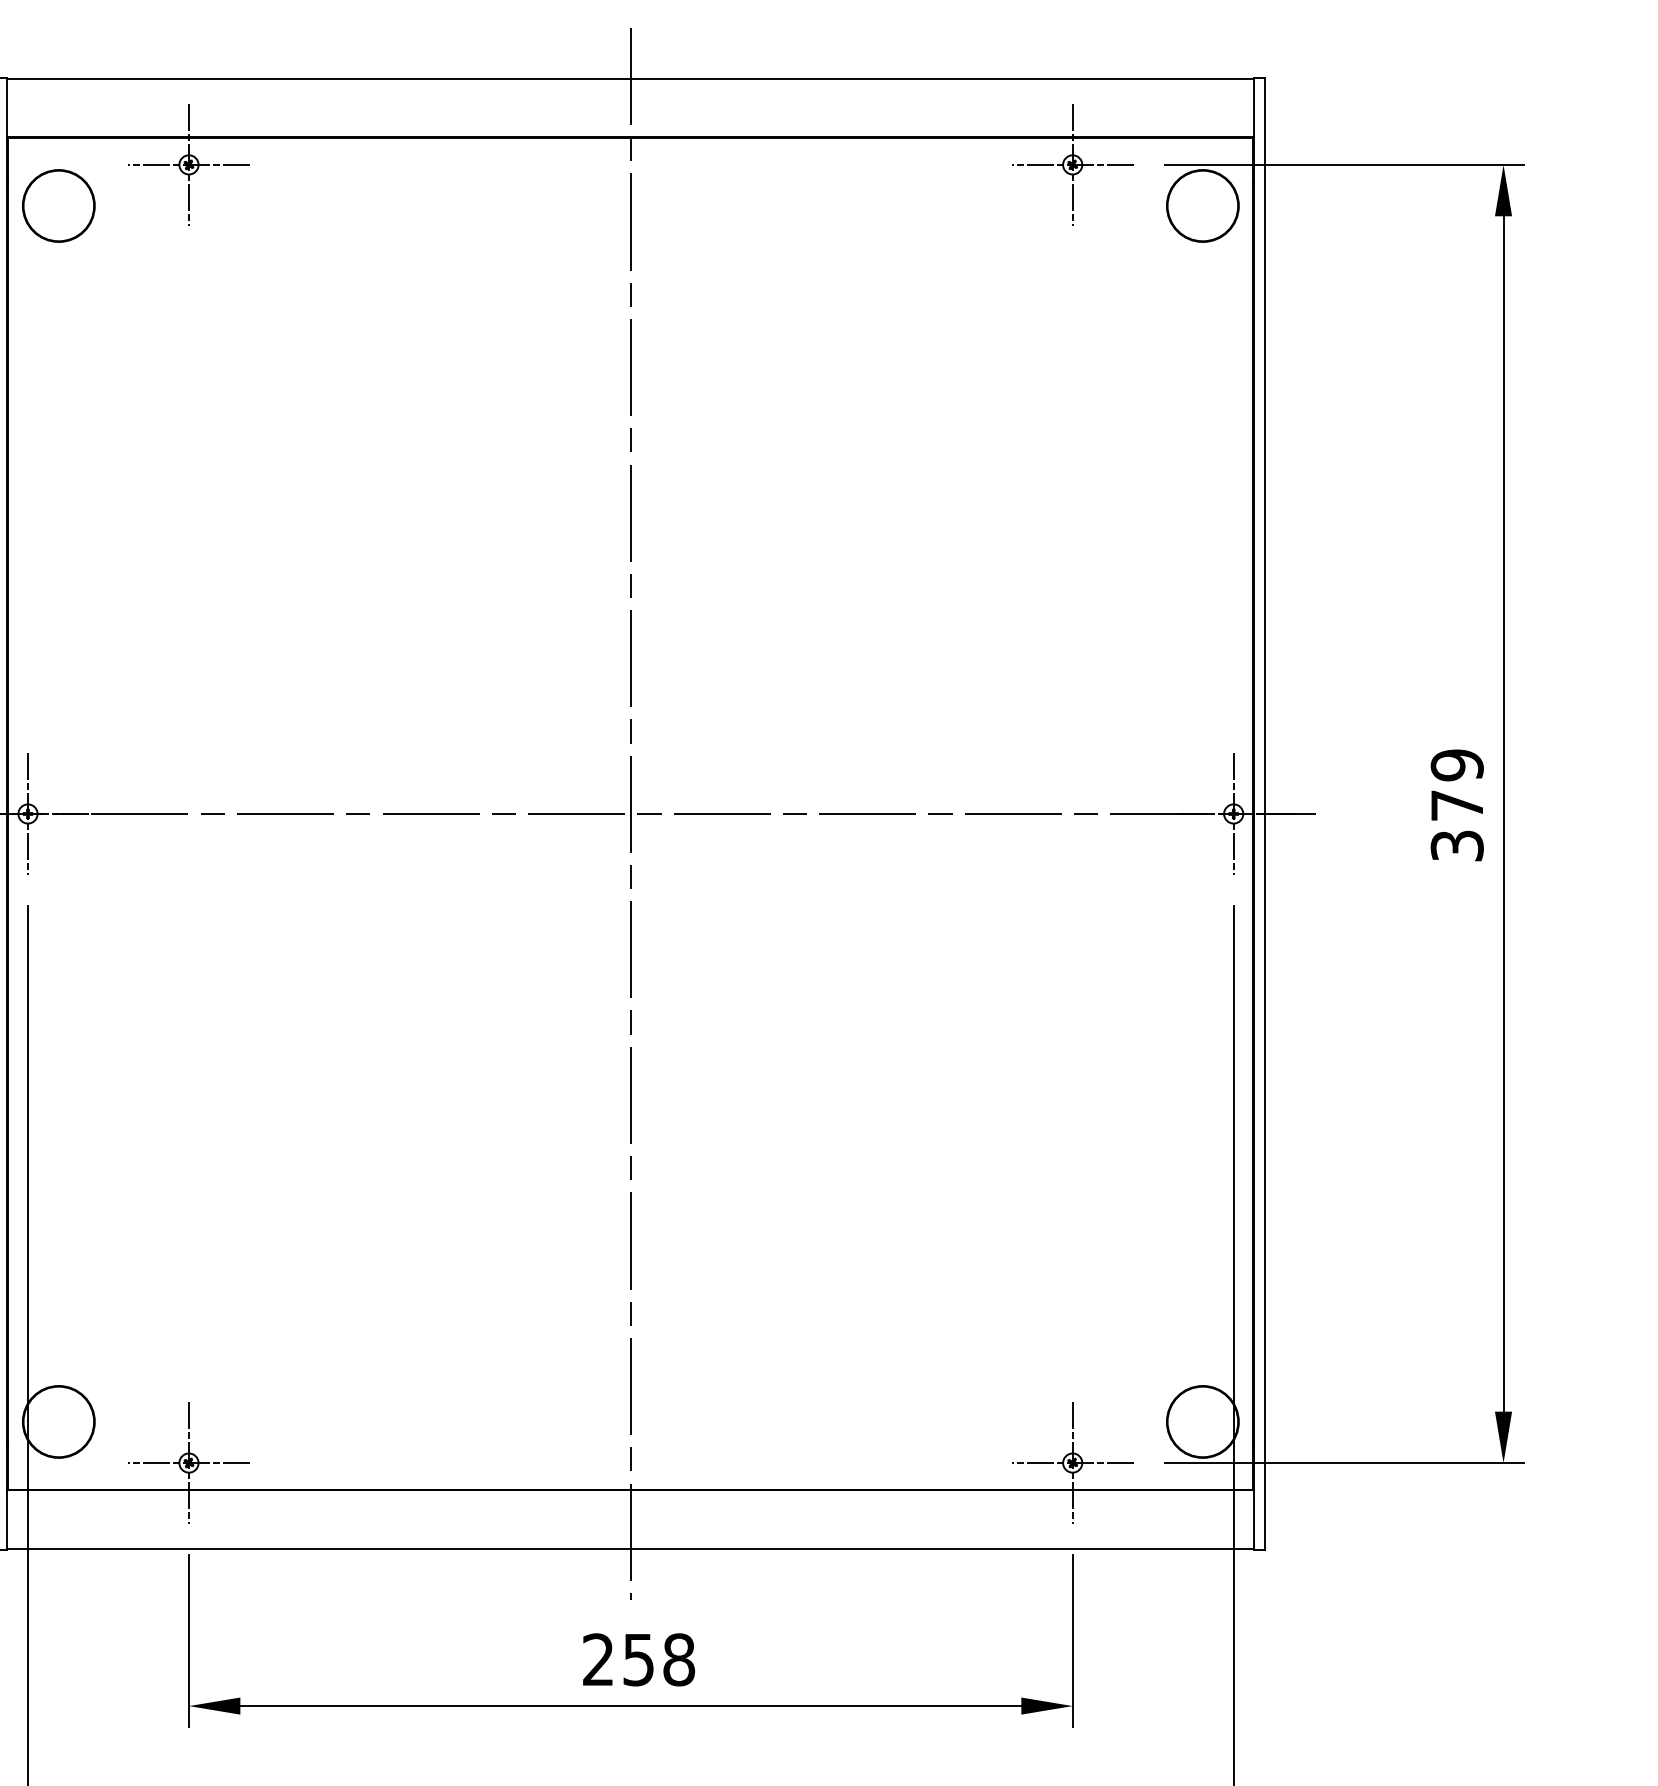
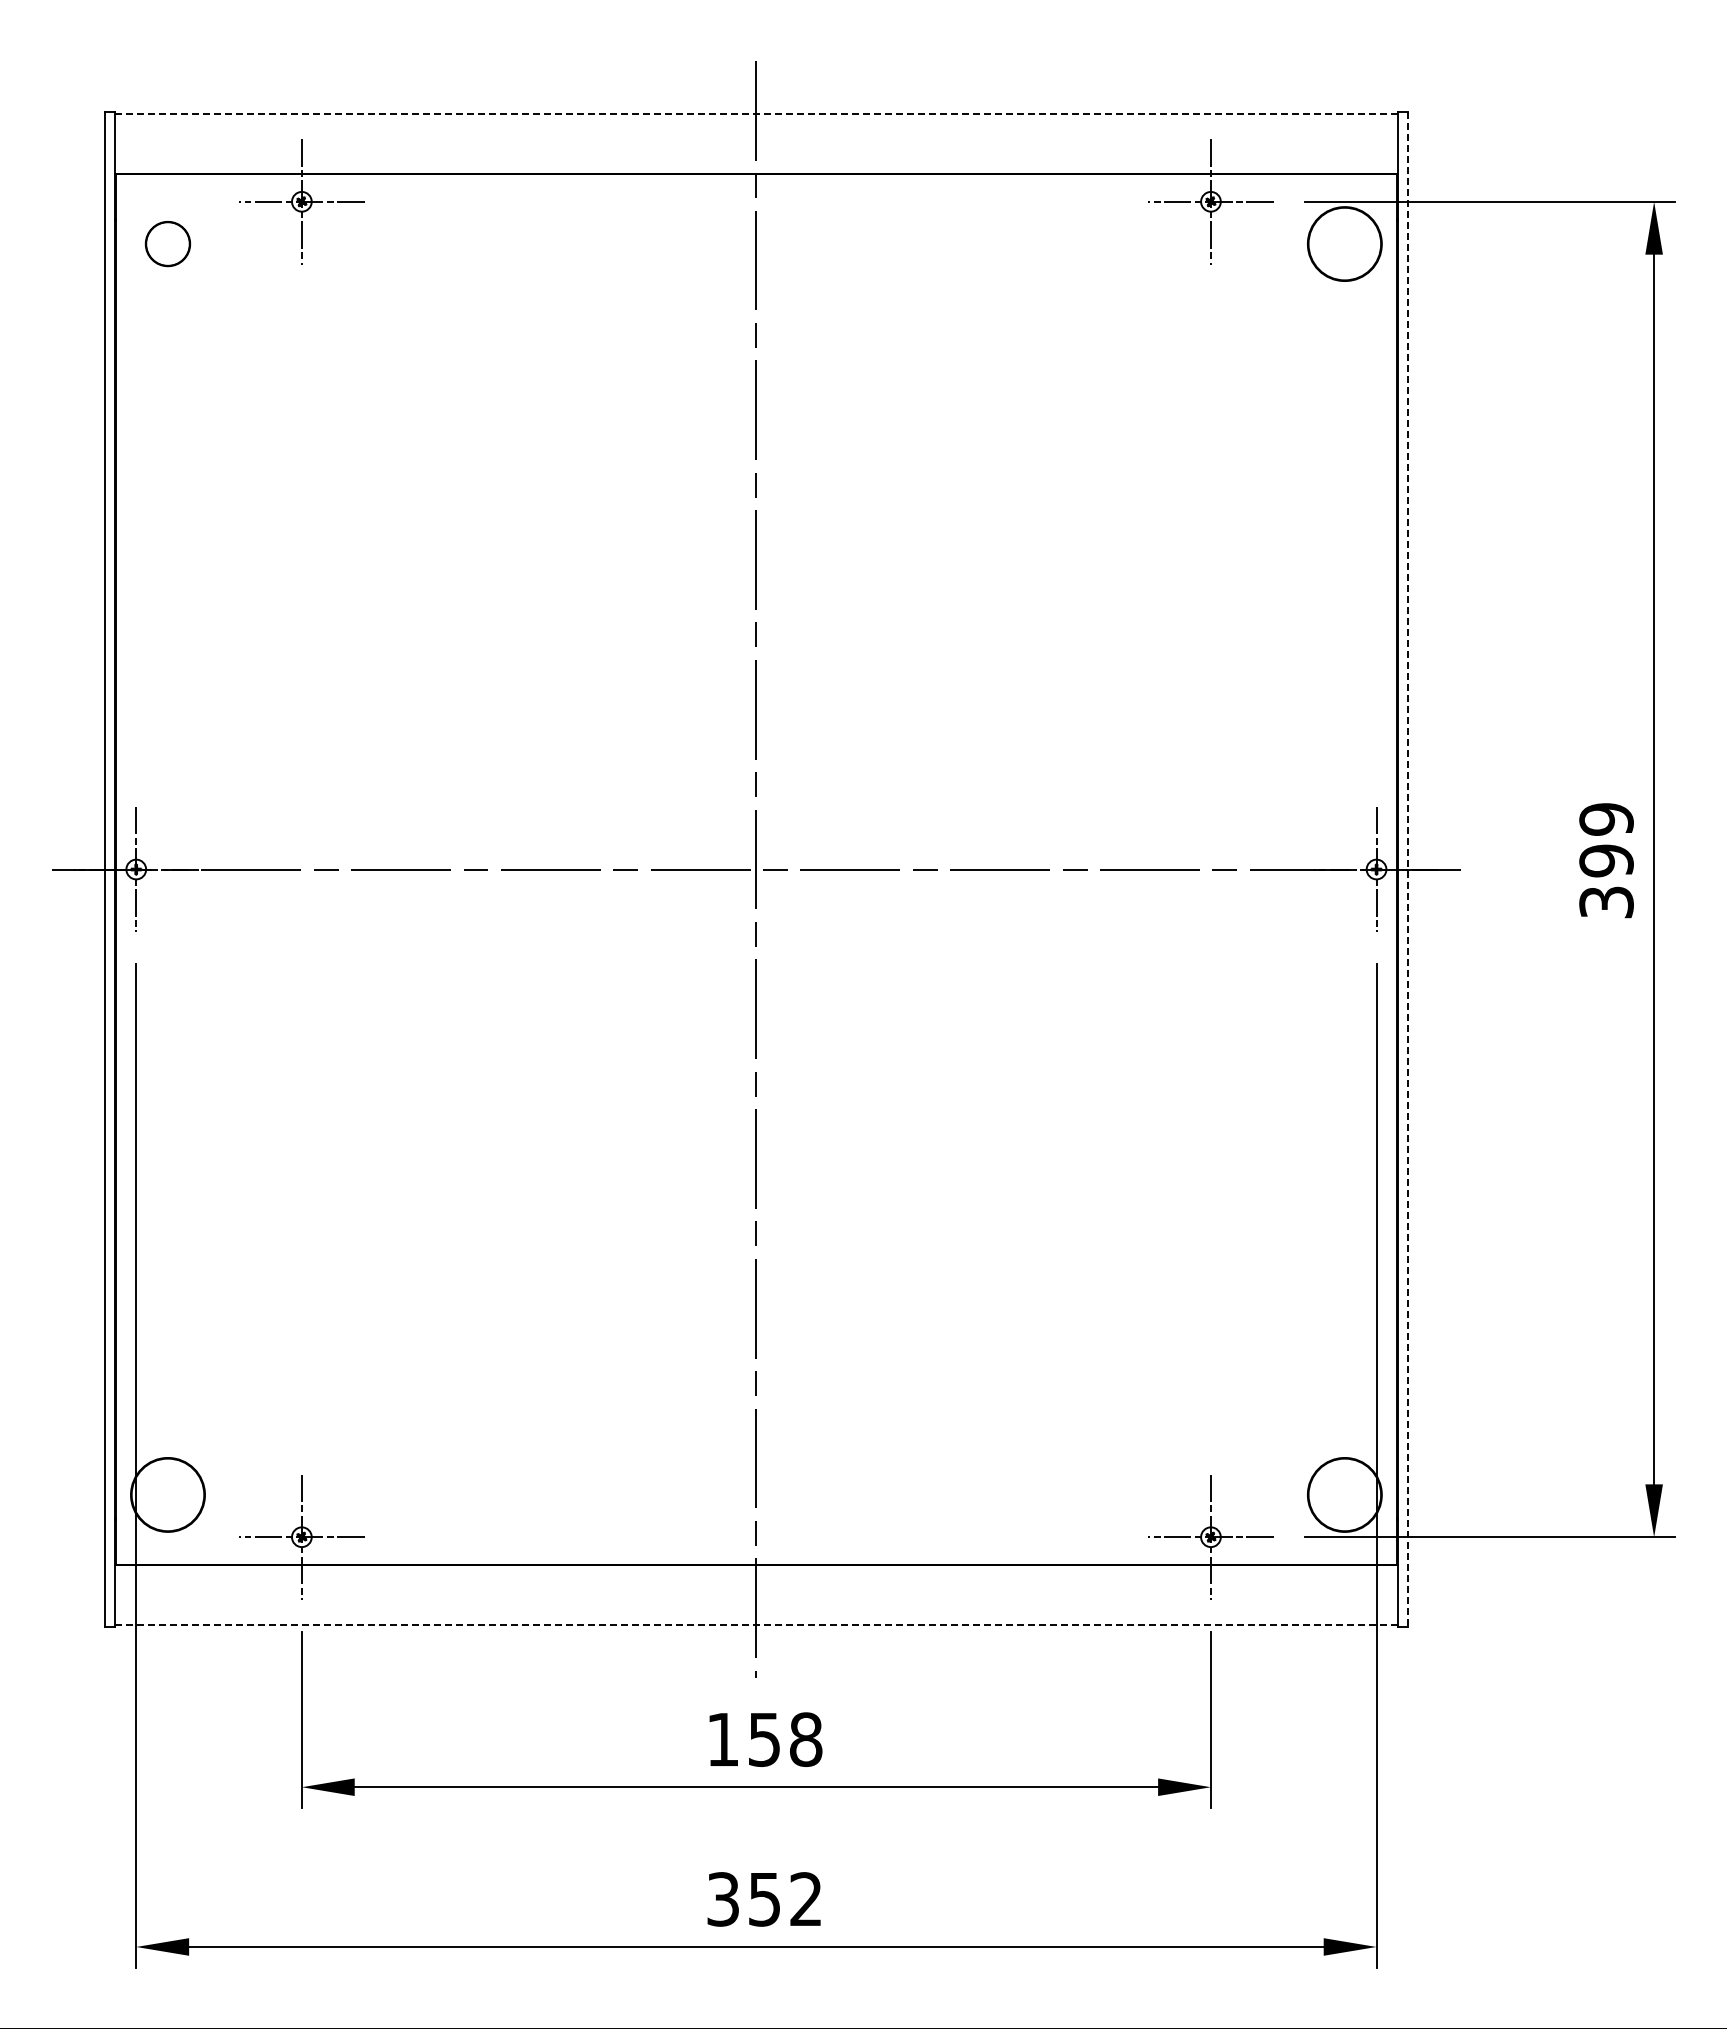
line: (630, 79) -> (756, 113), solid -> dashed
circle: (58, 205) -> (167, 243), size x0.6
text: (1457, 805) -> (1606, 860), 379 -> 399
line: (1264, 813) -> (1408, 869), solid -> dashed
line: (629, 1548) -> (755, 1625), solid -> dashed
text: (597, 1658) -> (722, 1738), 258 -> 158

